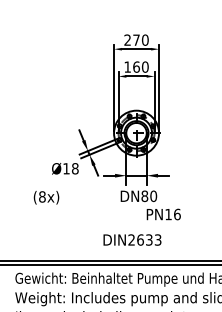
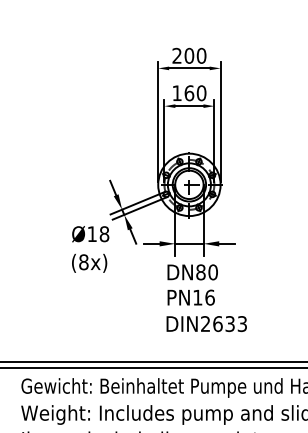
text: (136, 39) -> (189, 55), 270 -> 200
text: (46, 197) -> (89, 262), moved
text: (163, 214) -> (190, 297), moved
text: (132, 240) -> (206, 324), moved

